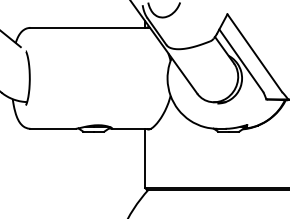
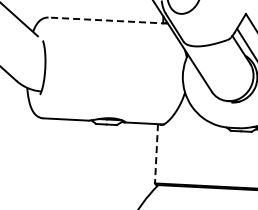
line: (90, 27) -> (108, 20), solid -> dashed
line: (145, 158) -> (156, 153), solid -> dashed

